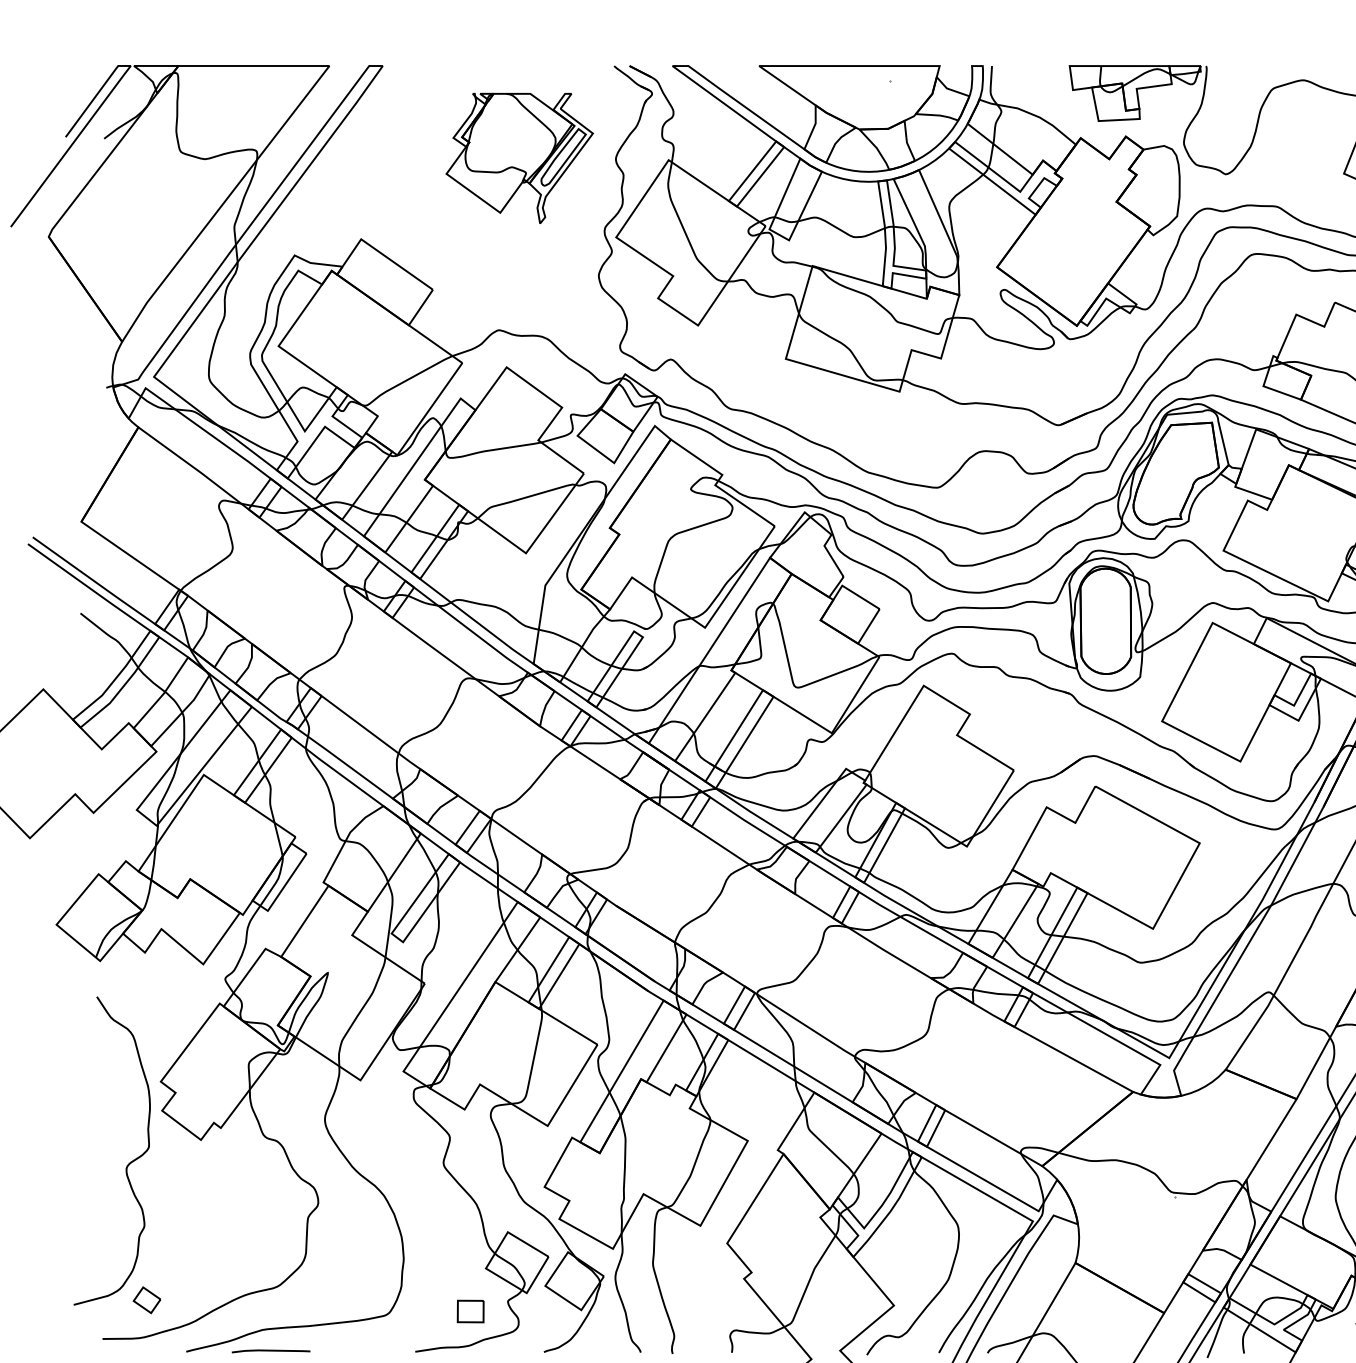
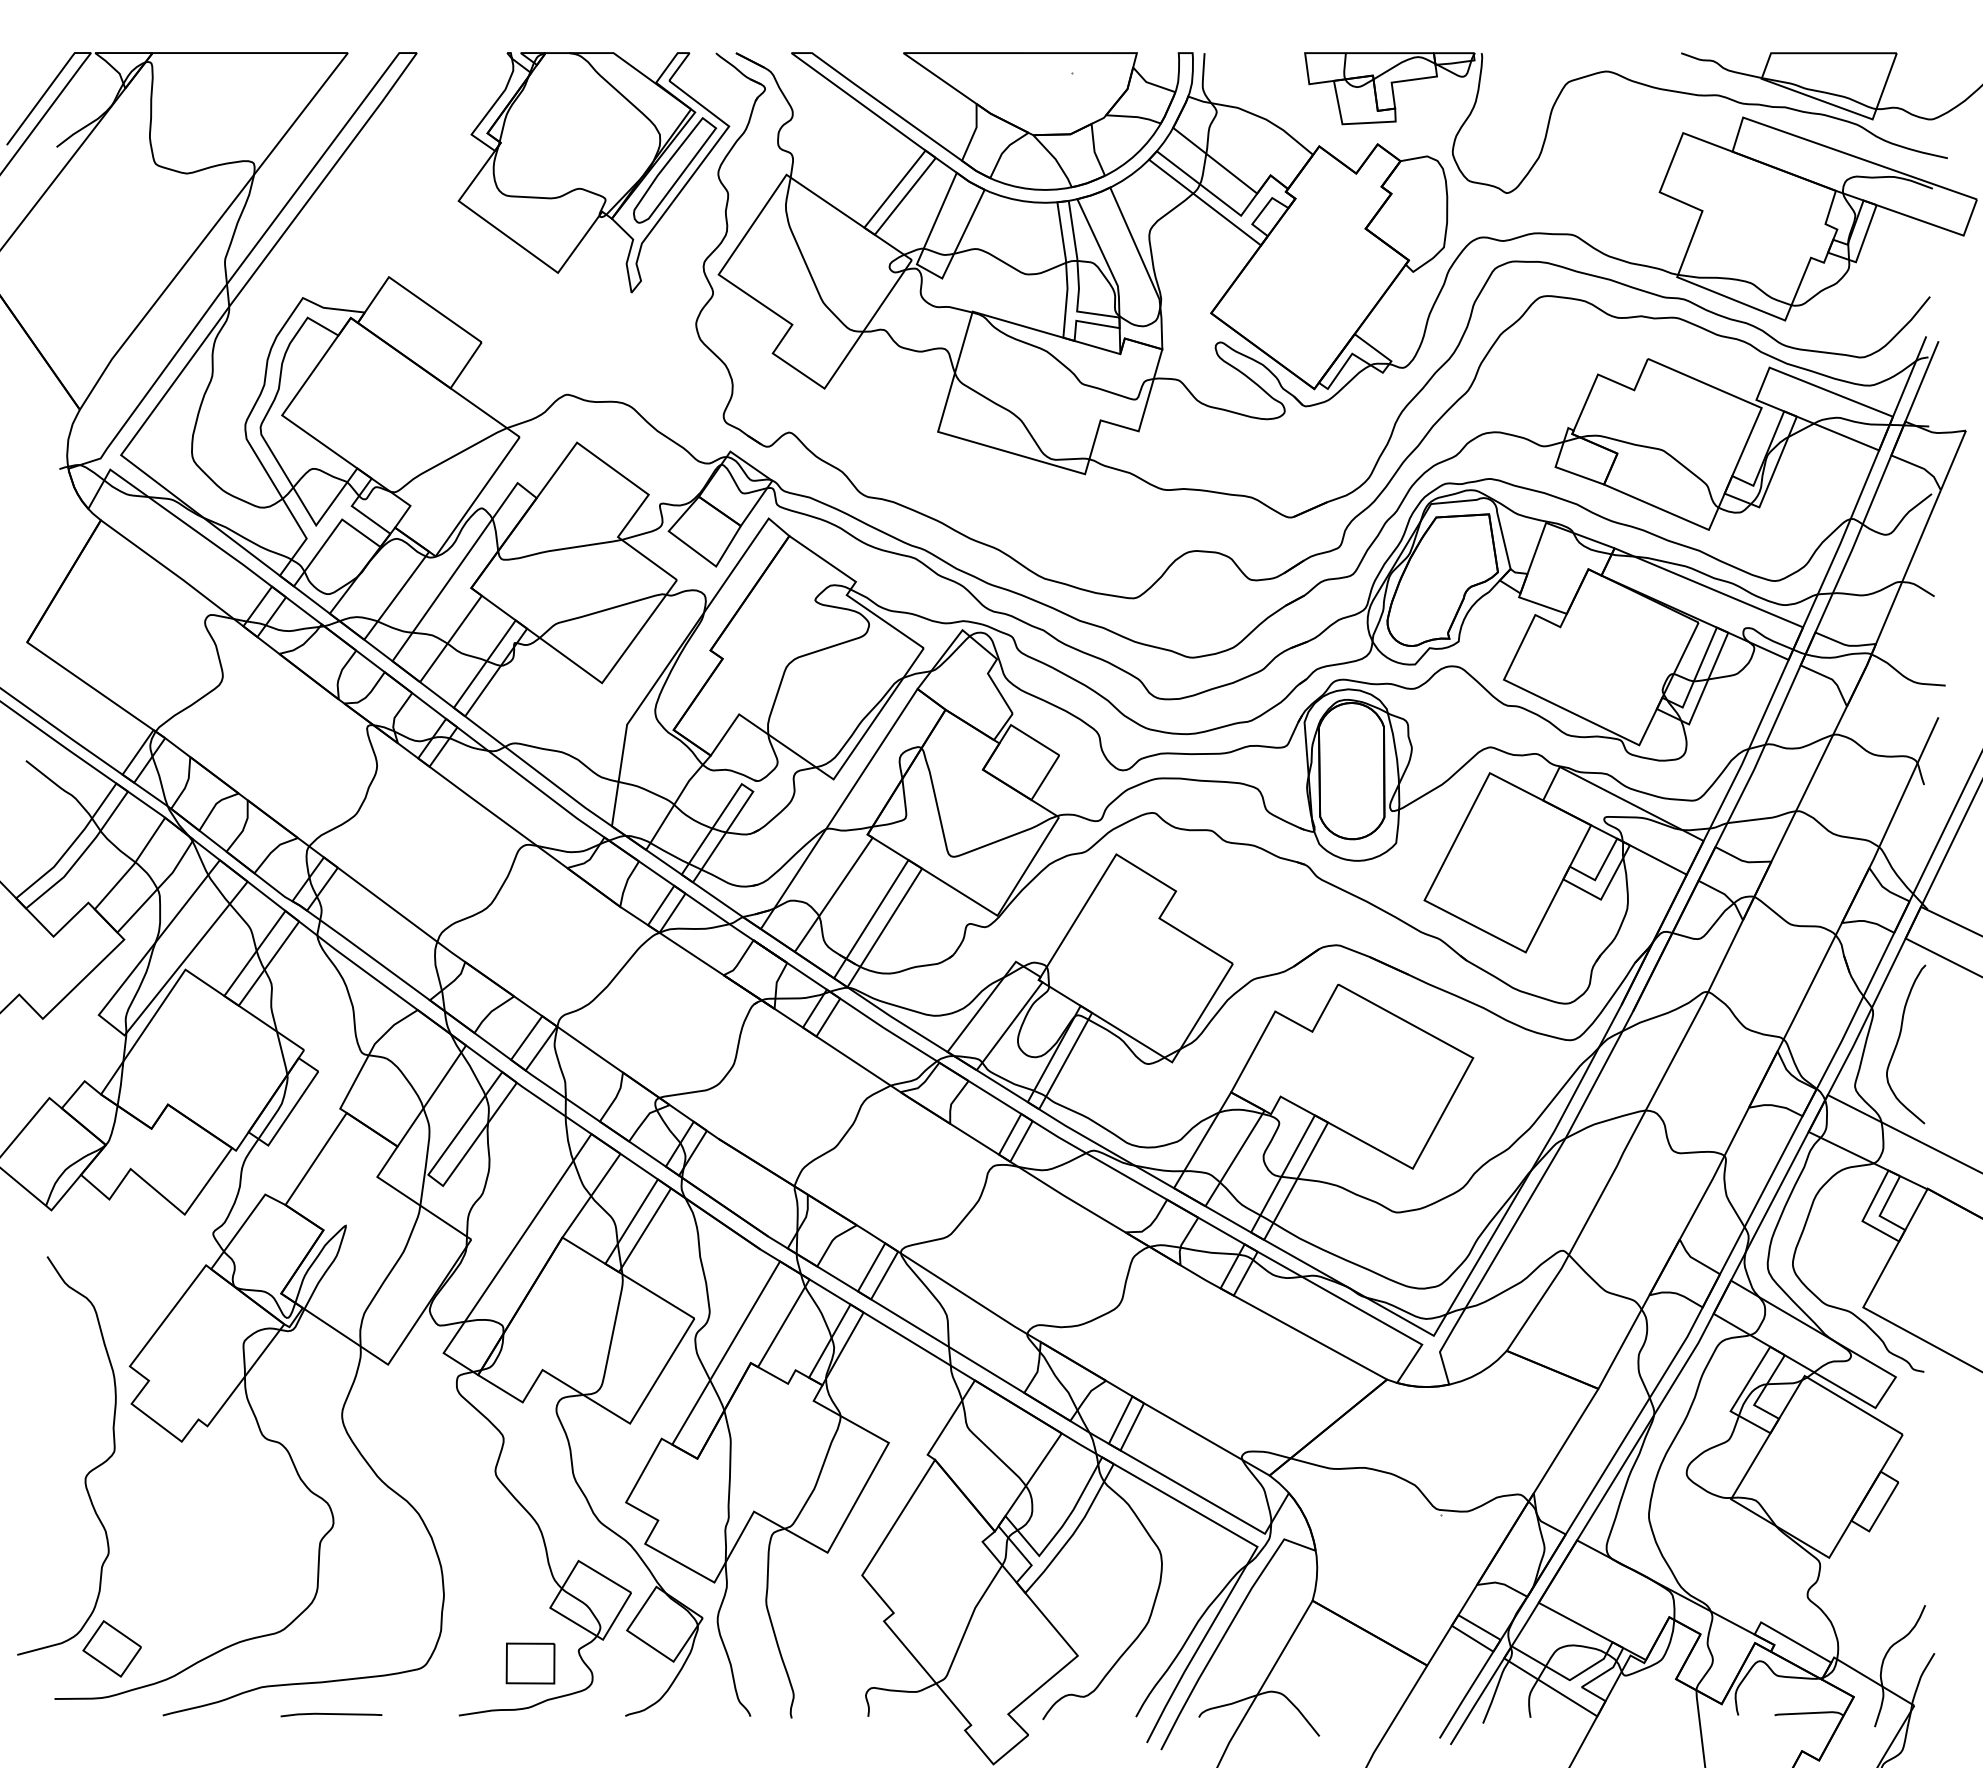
part: (519, 158) -> (593, 172), size x1.43
part: (146, 1299) -> (111, 1648), size x1.67
part: (470, 1311) -> (530, 1663), size x1.43
line: (271, 1350) -> (331, 1714), moved

